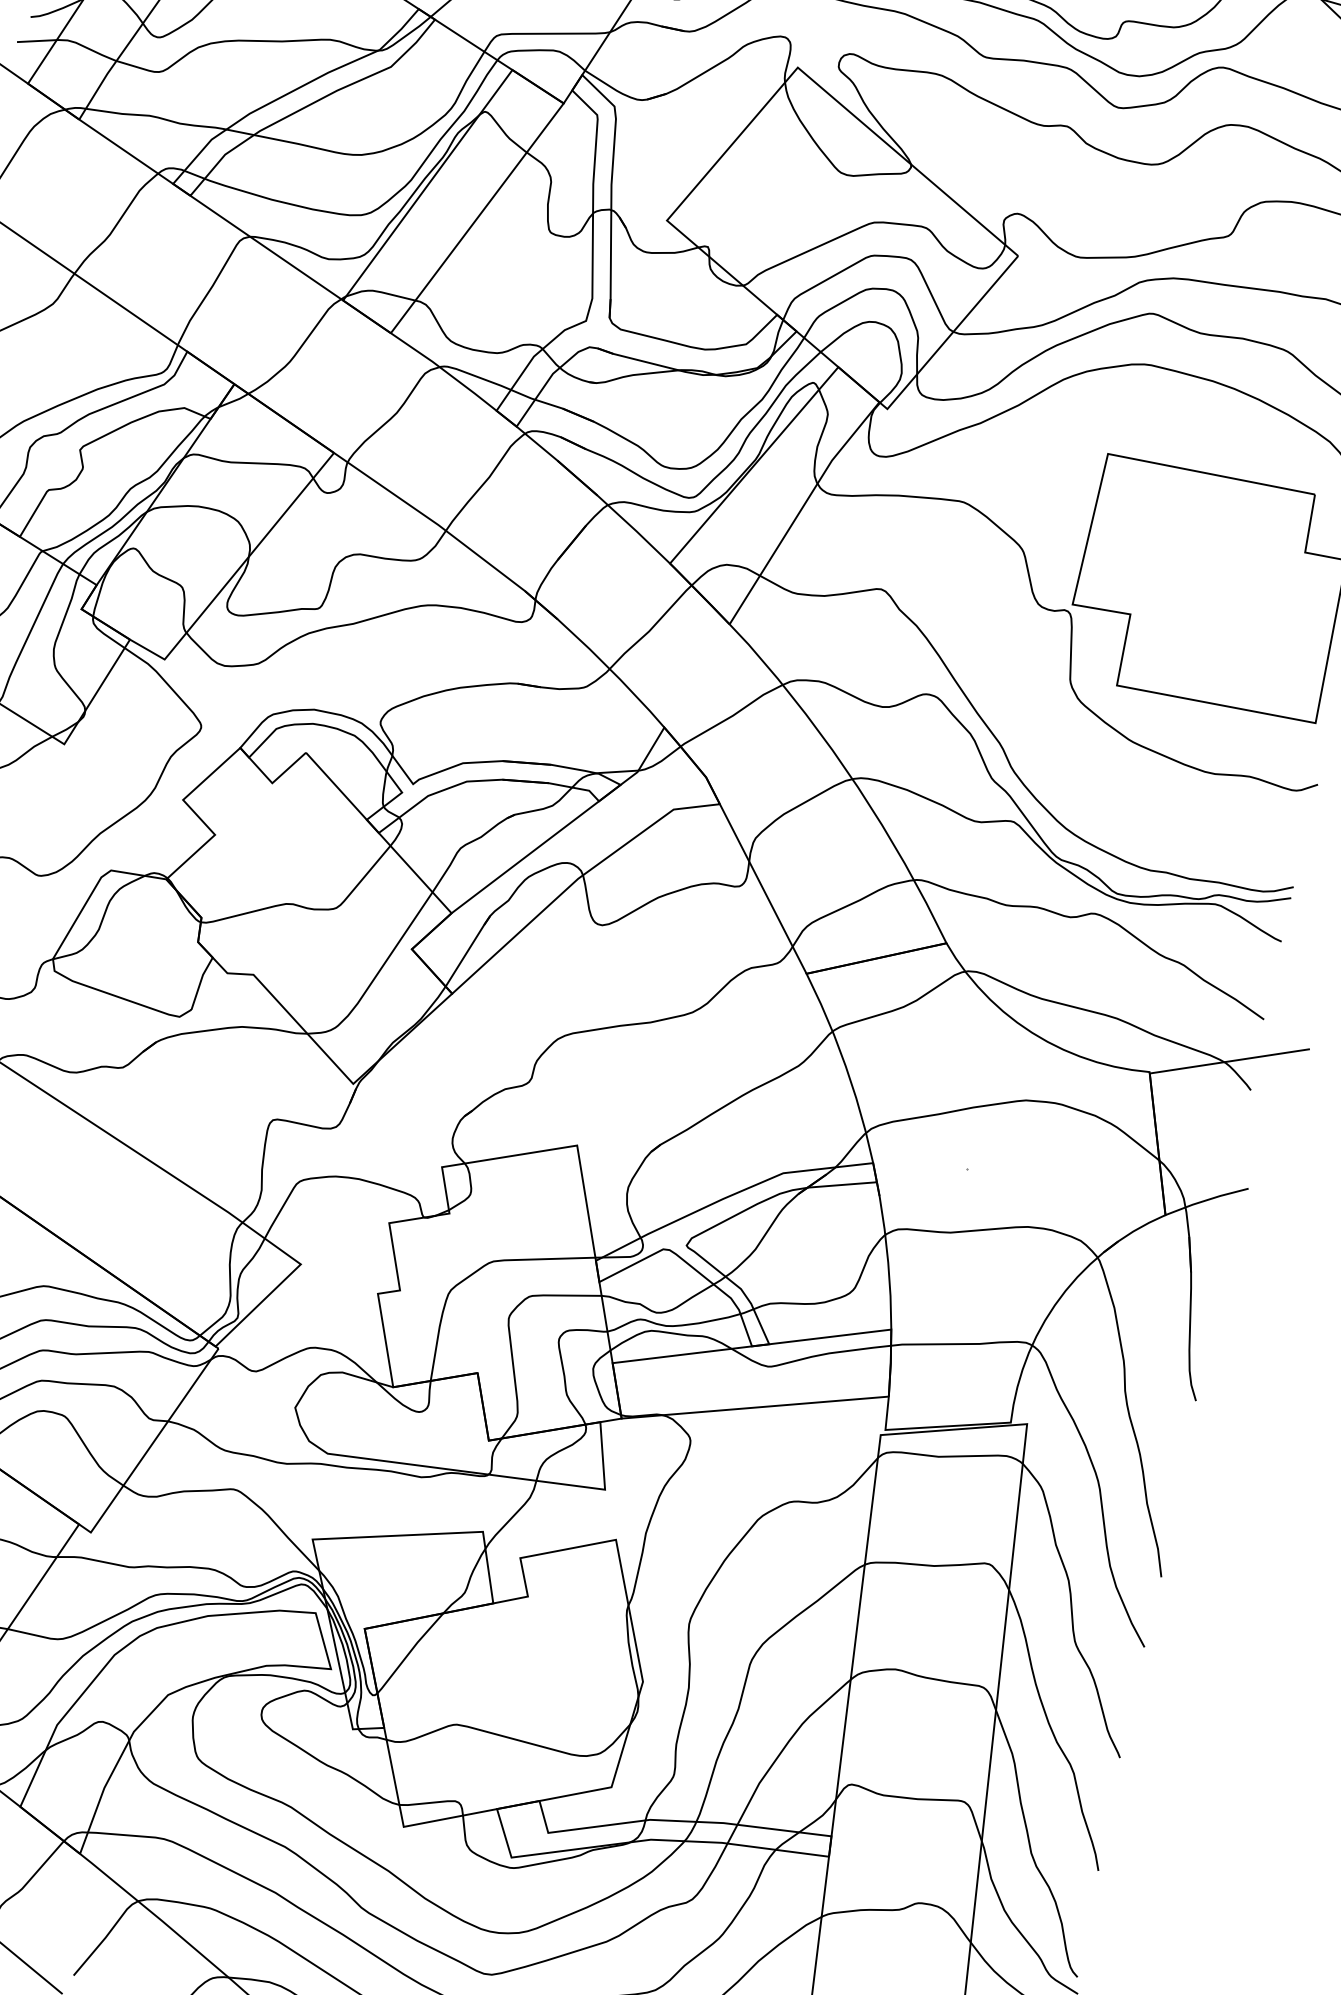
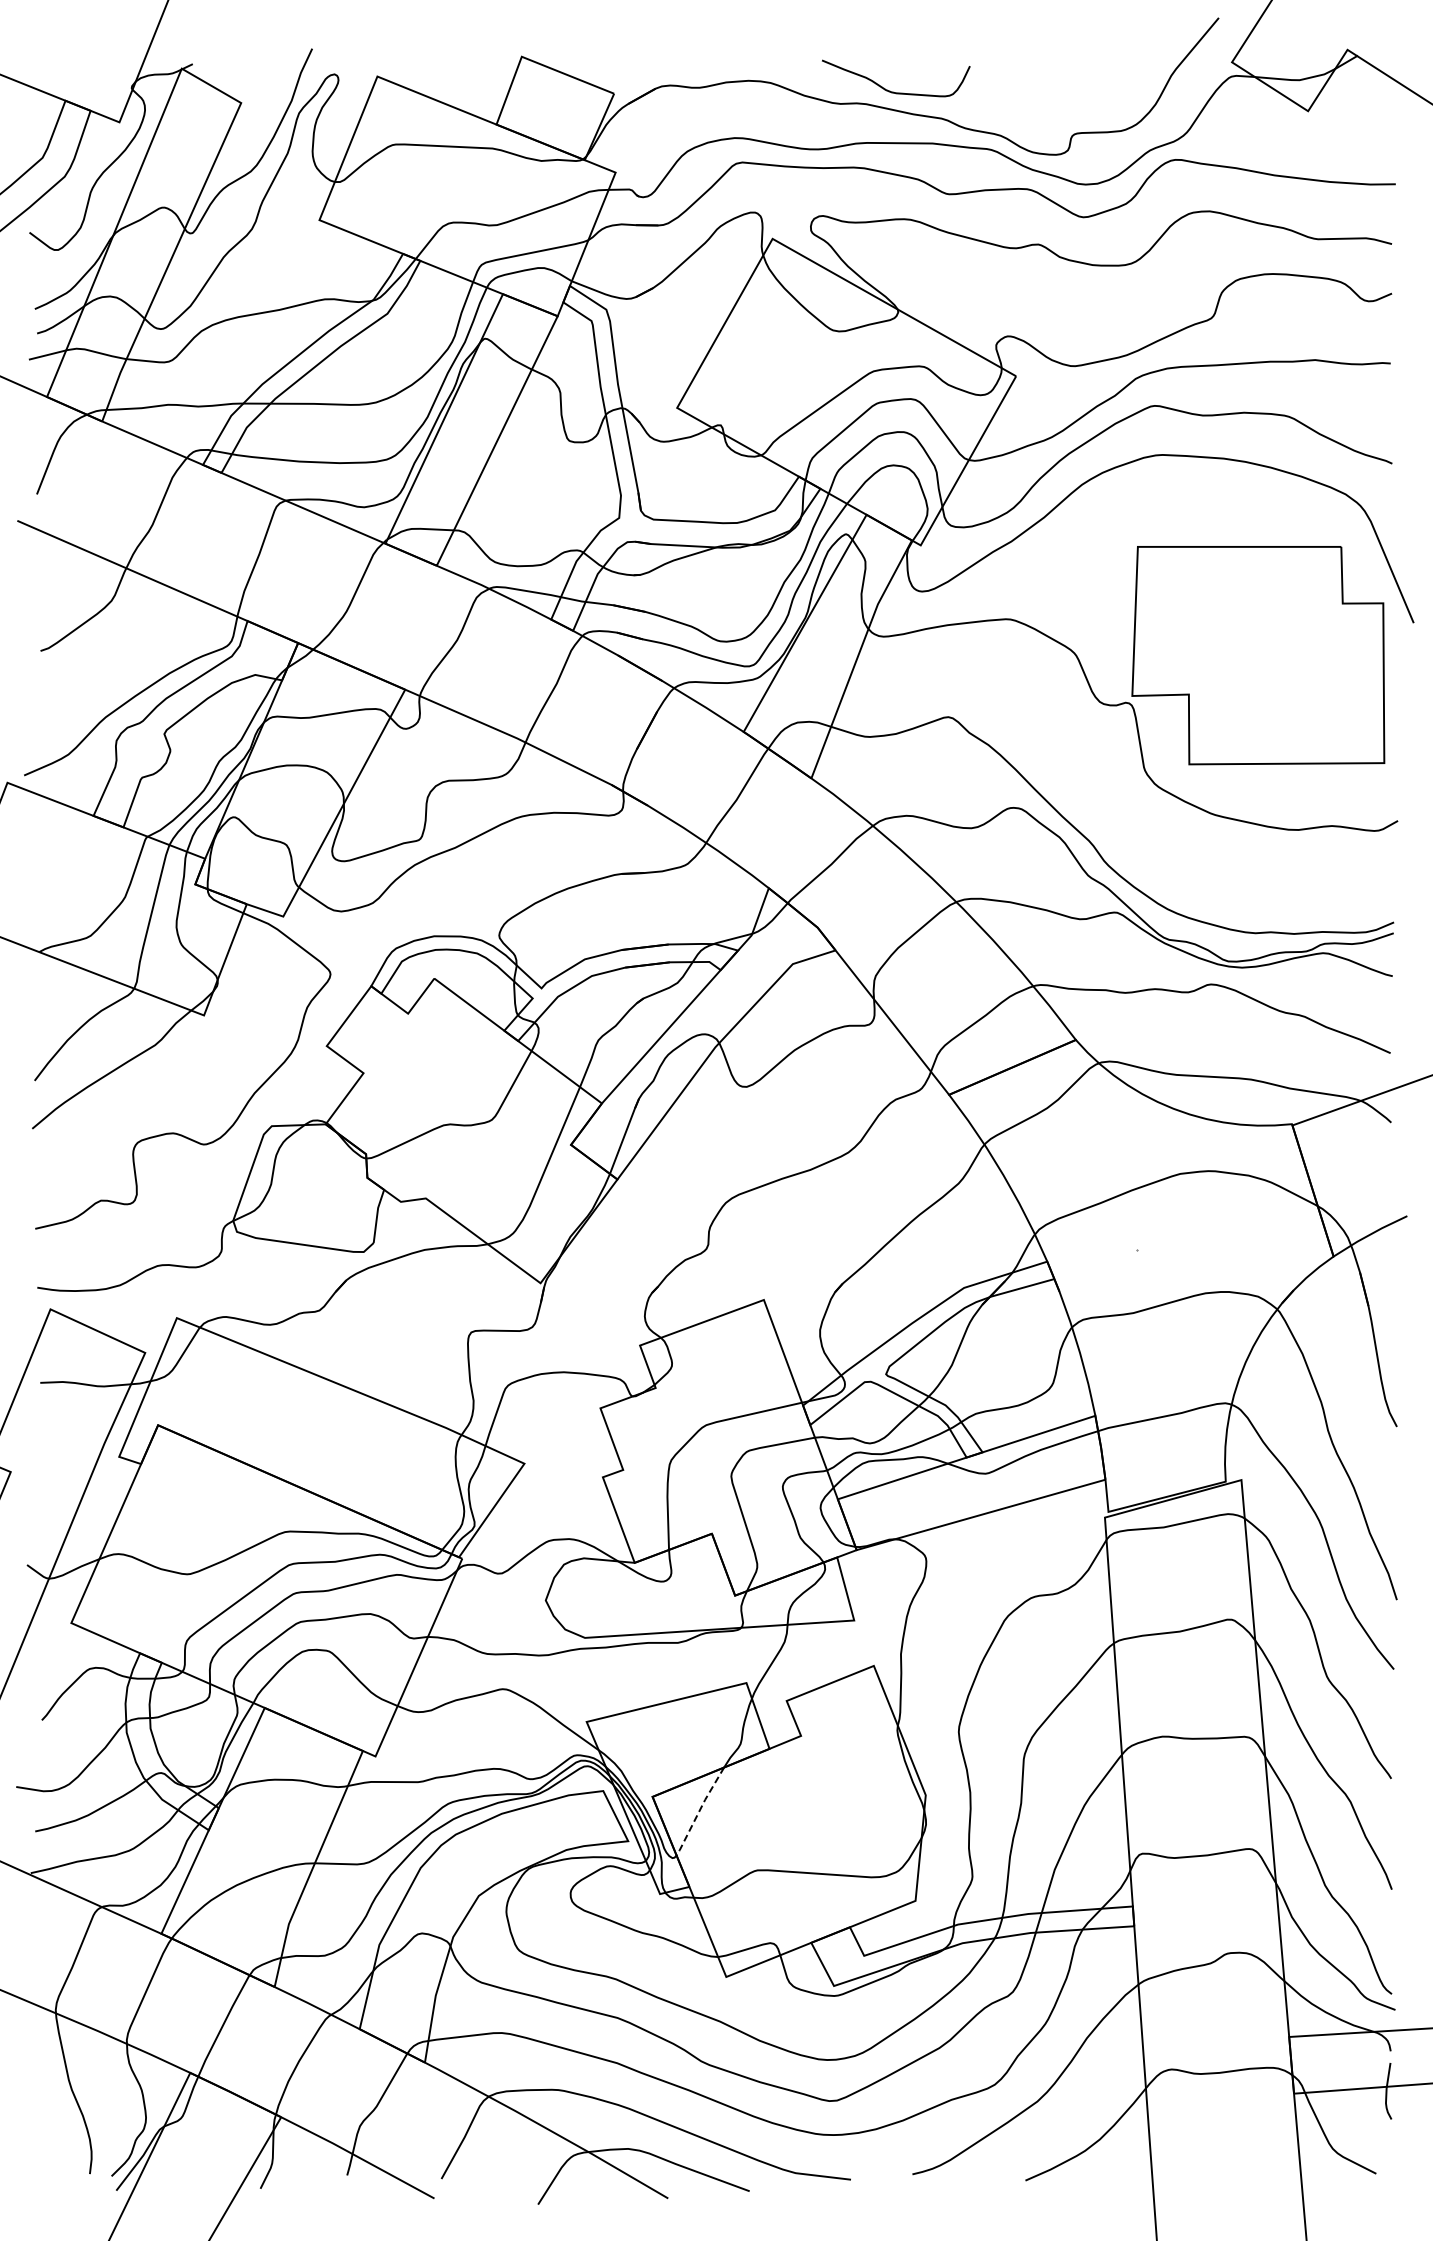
line: (409, 1653) -> (699, 1811), solid -> dashed

